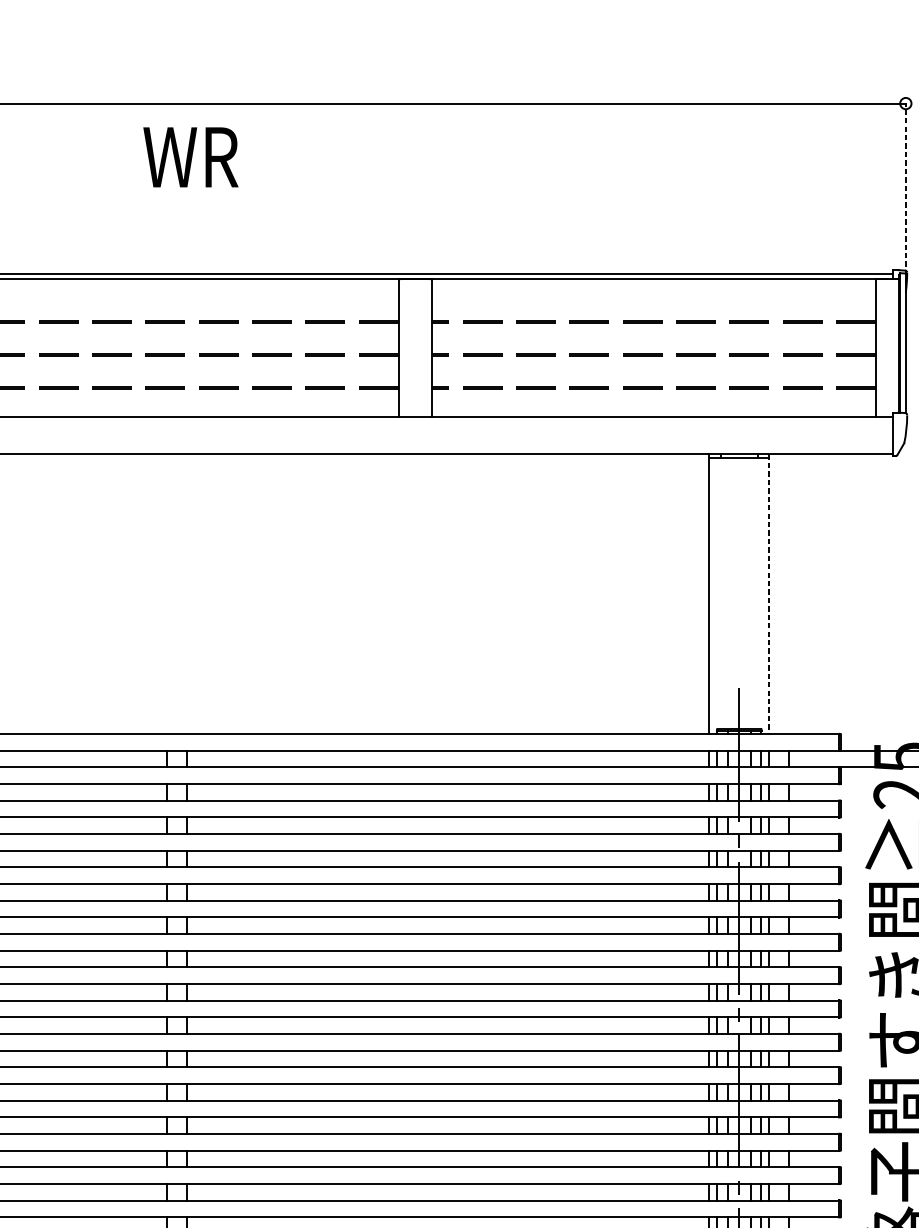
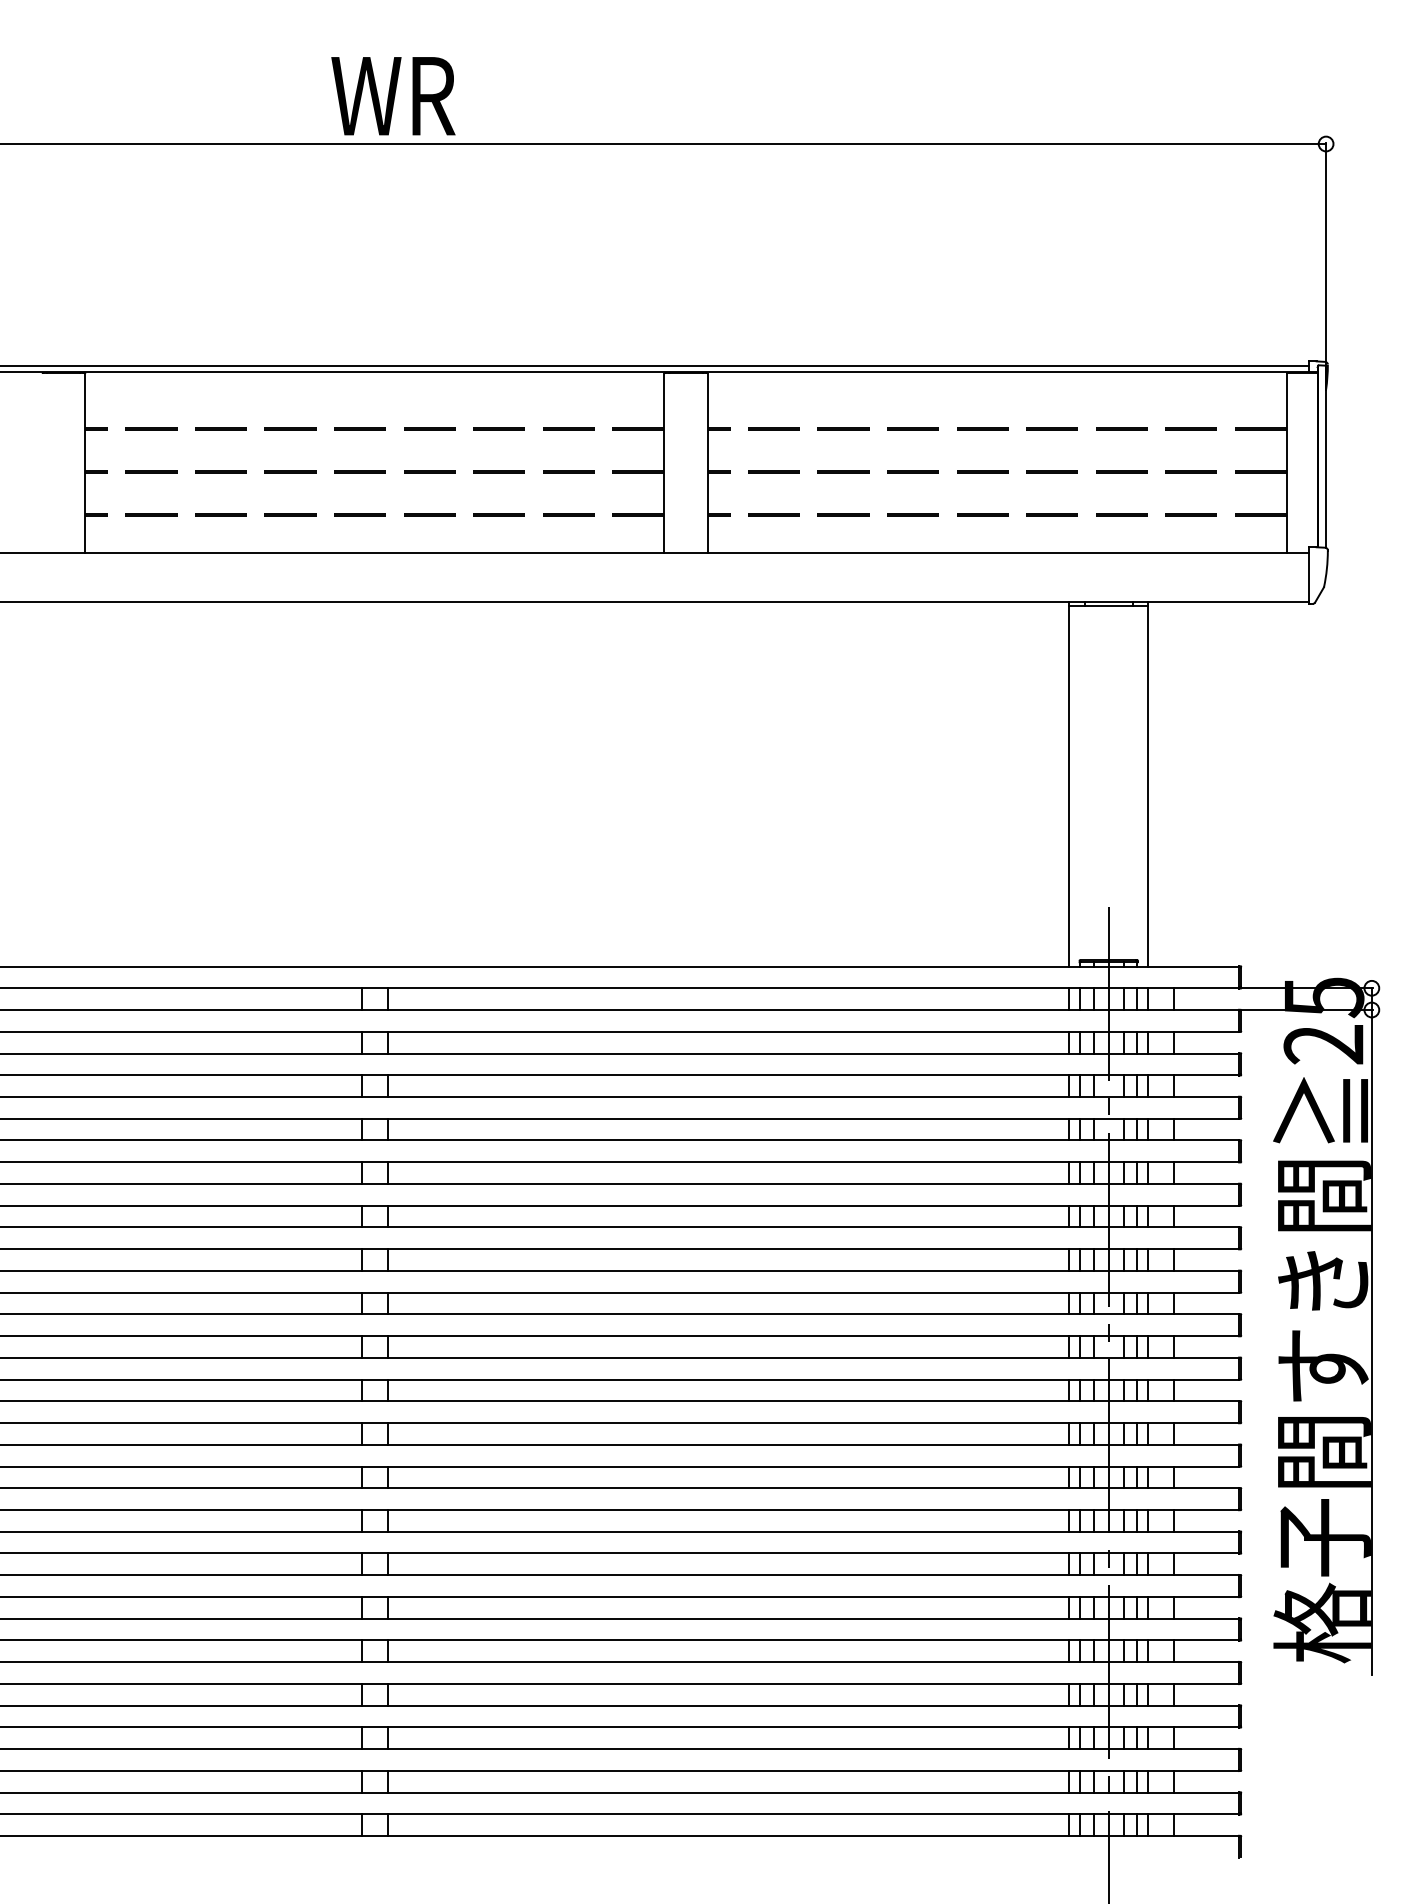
text: (191, 157) -> (393, 96), moved
line: (906, 197) -> (1326, 266), dashed -> solid
line: (769, 594) -> (1148, 784), dashed -> solid

